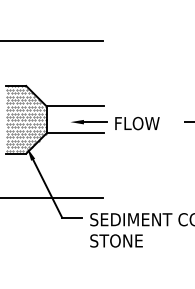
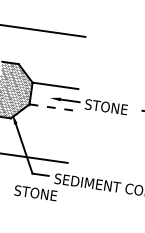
text: (140, 123) -> (105, 107), FLOW -> STONE
line: (75, 133) -> (52, 107), solid -> dashed
text: (116, 240) -> (35, 192), moved

